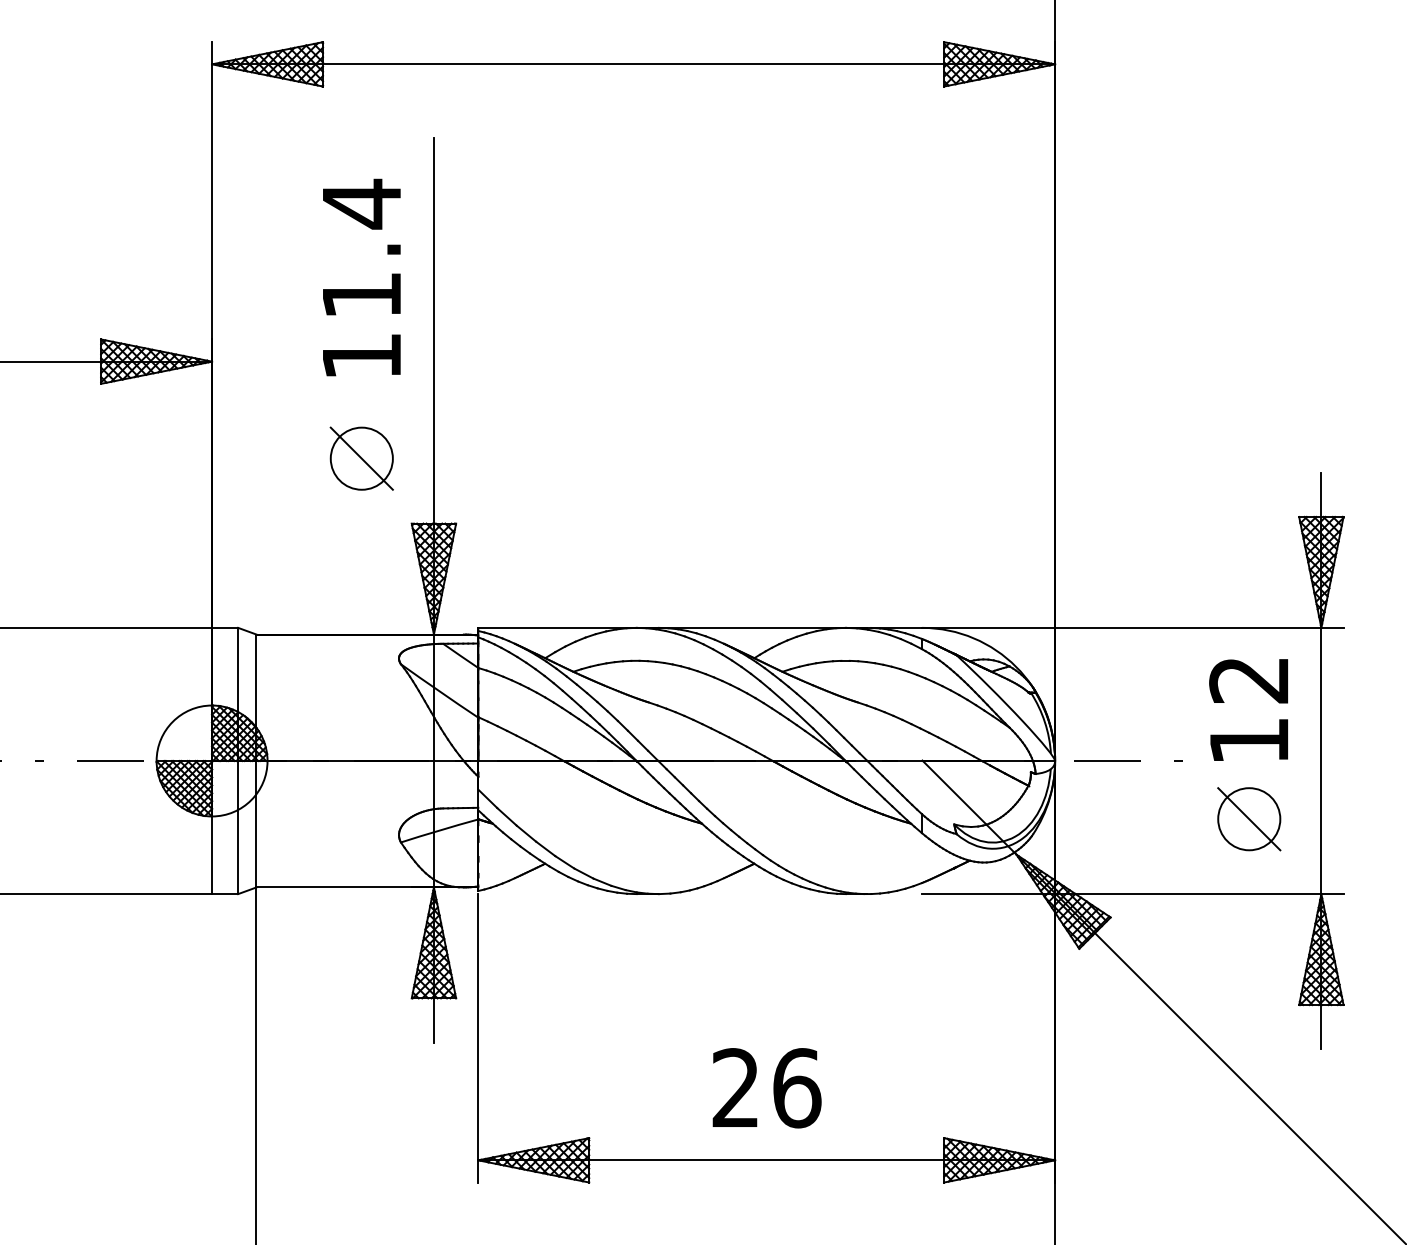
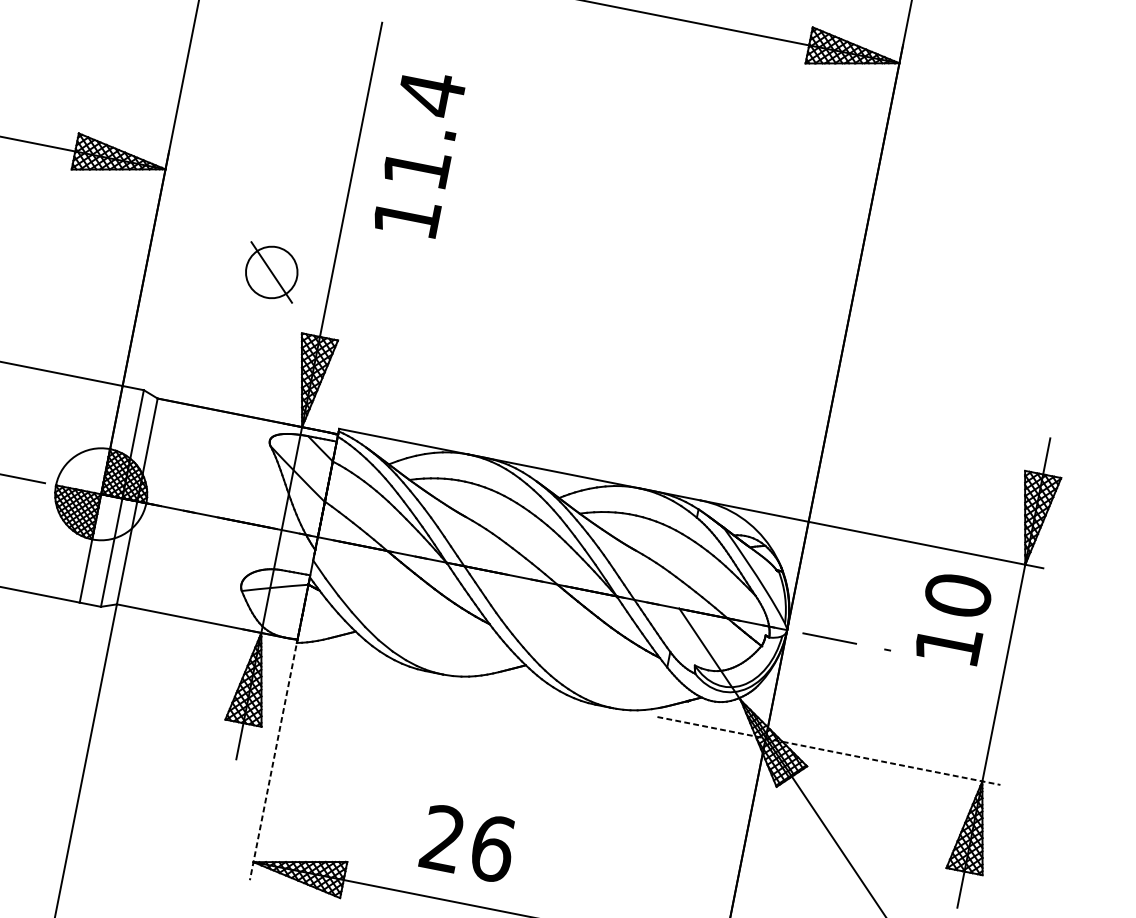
text: (361, 277) -> (419, 153), moved
text: (1249, 680) -> (958, 595), 12 -> 10
part: (1249, 819) -> (935, 709), removed
line: (1132, 894) -> (828, 751), solid -> dashed
line: (478, 1038) -> (273, 763), solid -> dashed
text: (766, 1088) -> (467, 843), moved

